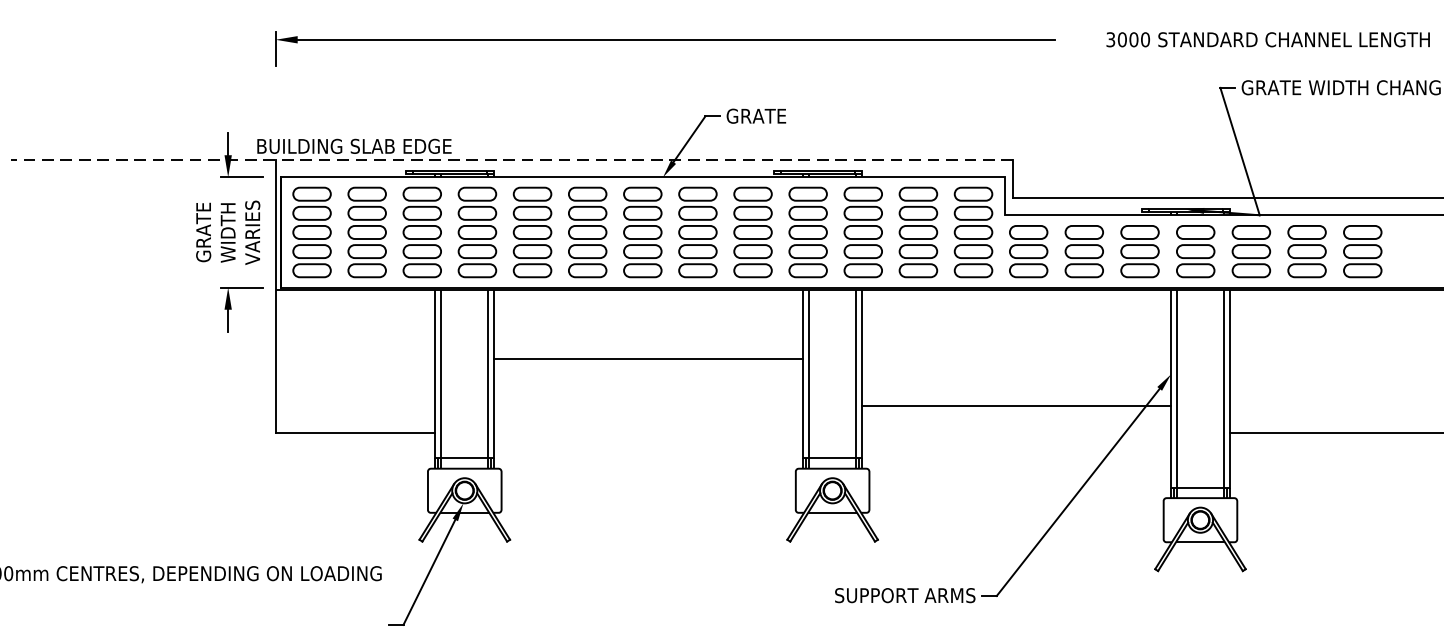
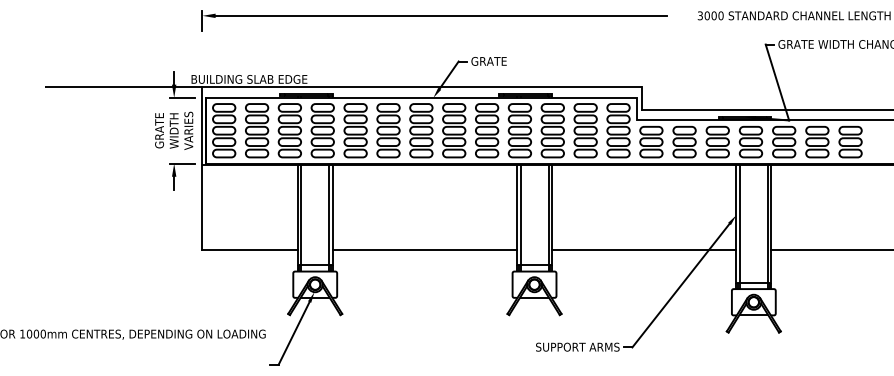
line: (512, 159) -> (343, 87), dashed -> solid
line: (648, 359) -> (424, 250), moved
line: (1017, 406) -> (644, 250), moved

